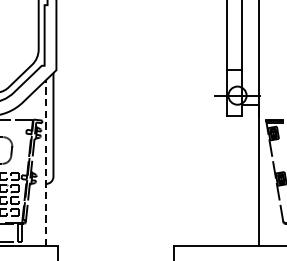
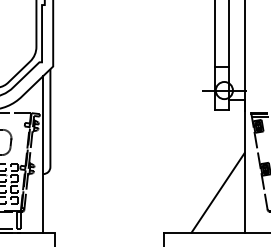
line: (46, 162) -> (43, 153), dashed -> solid
line: (230, 203) -> (217, 192), added

